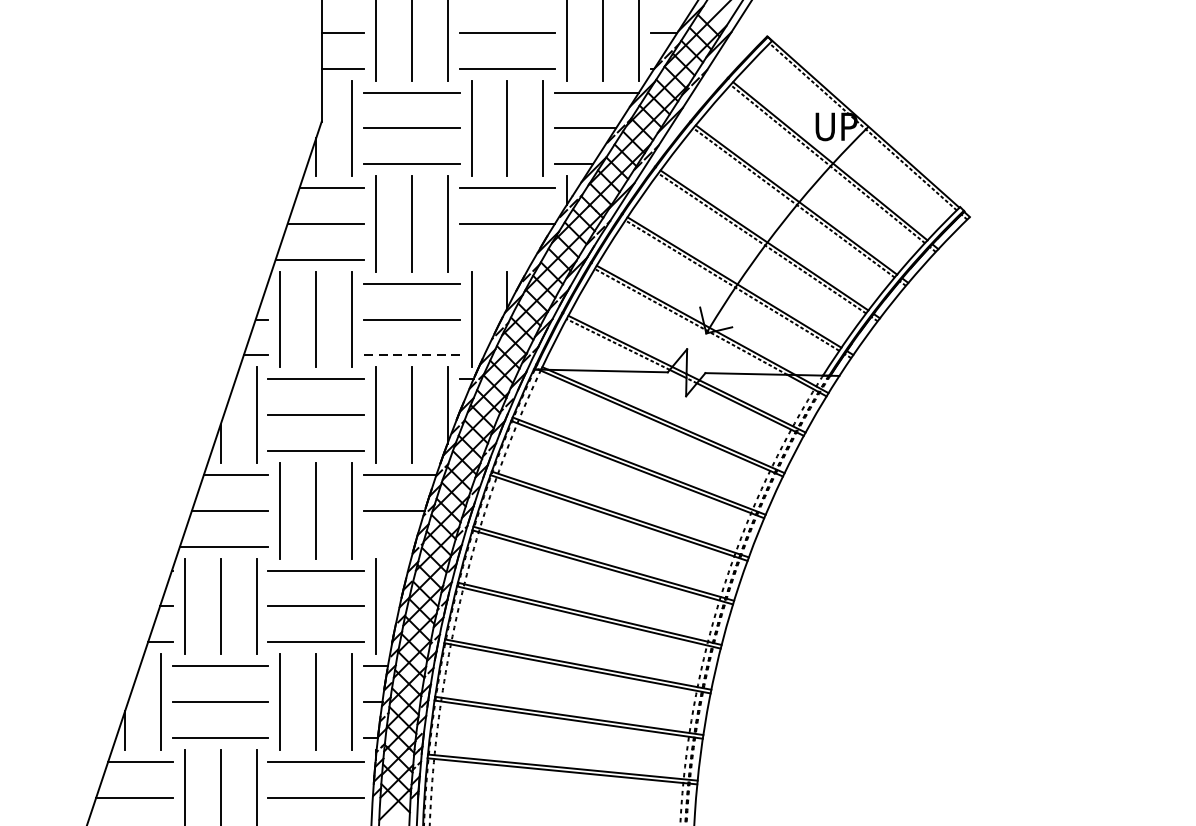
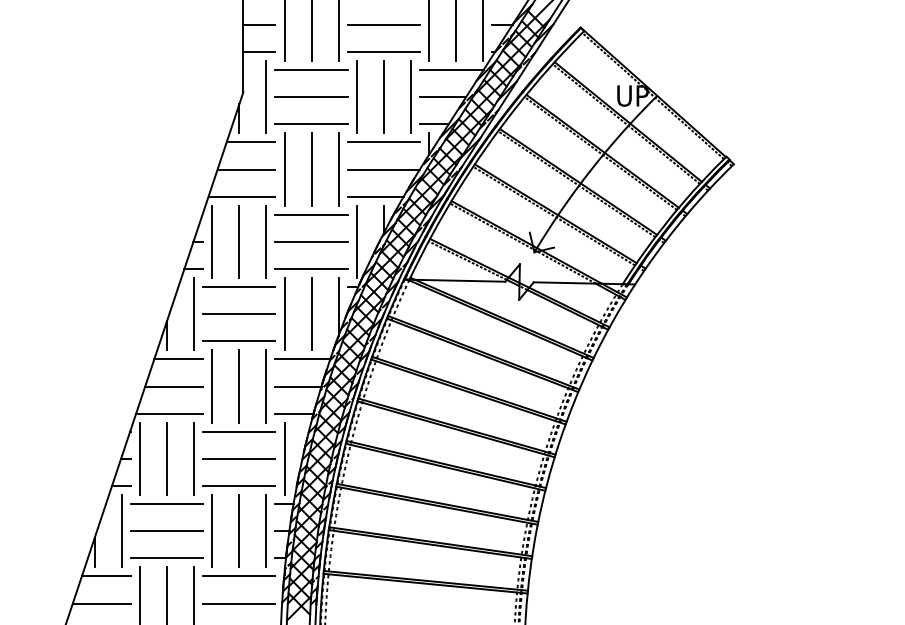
line: (496, 259) -> (375, 196), added
line: (412, 354) -> (312, 268), dashed -> solid
line: (389, 546) -> (294, 413), added

